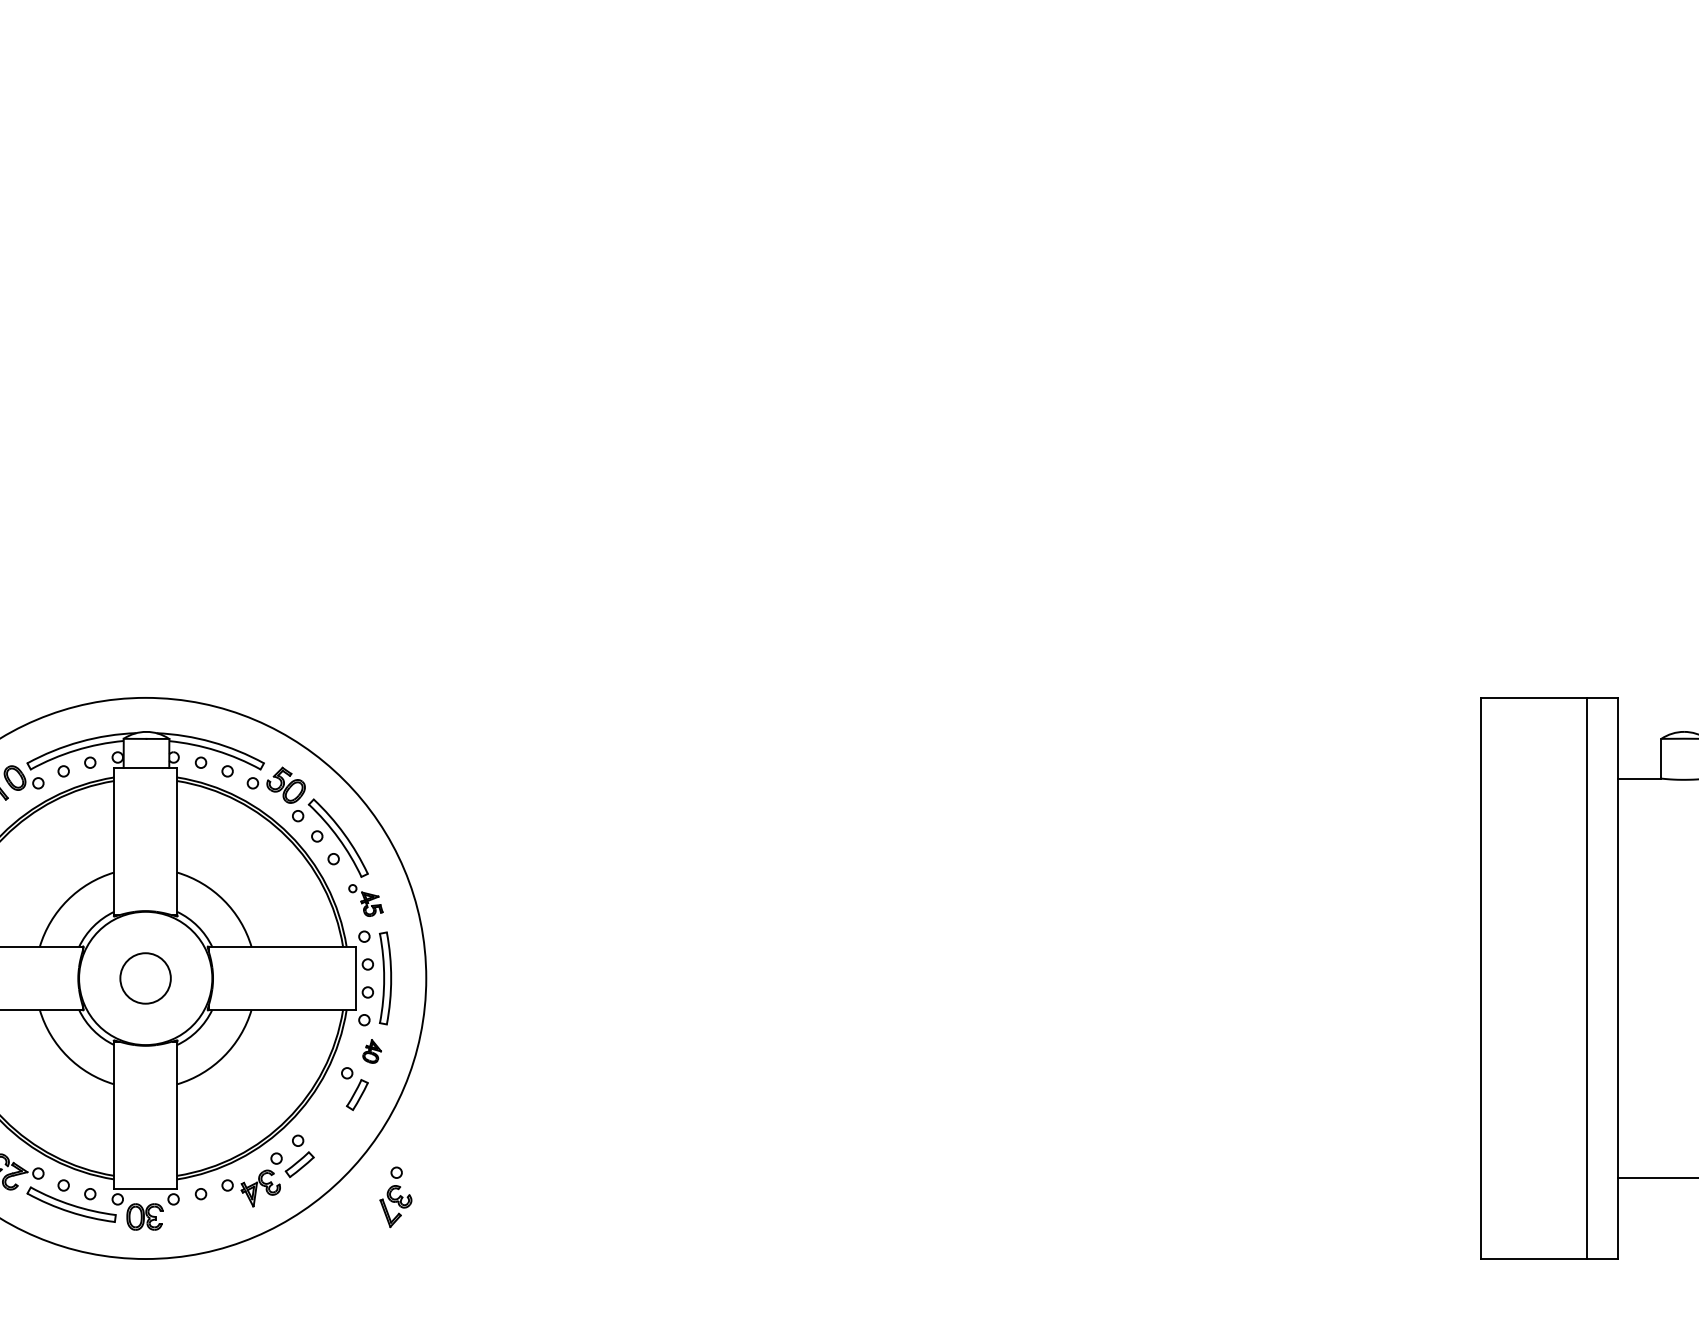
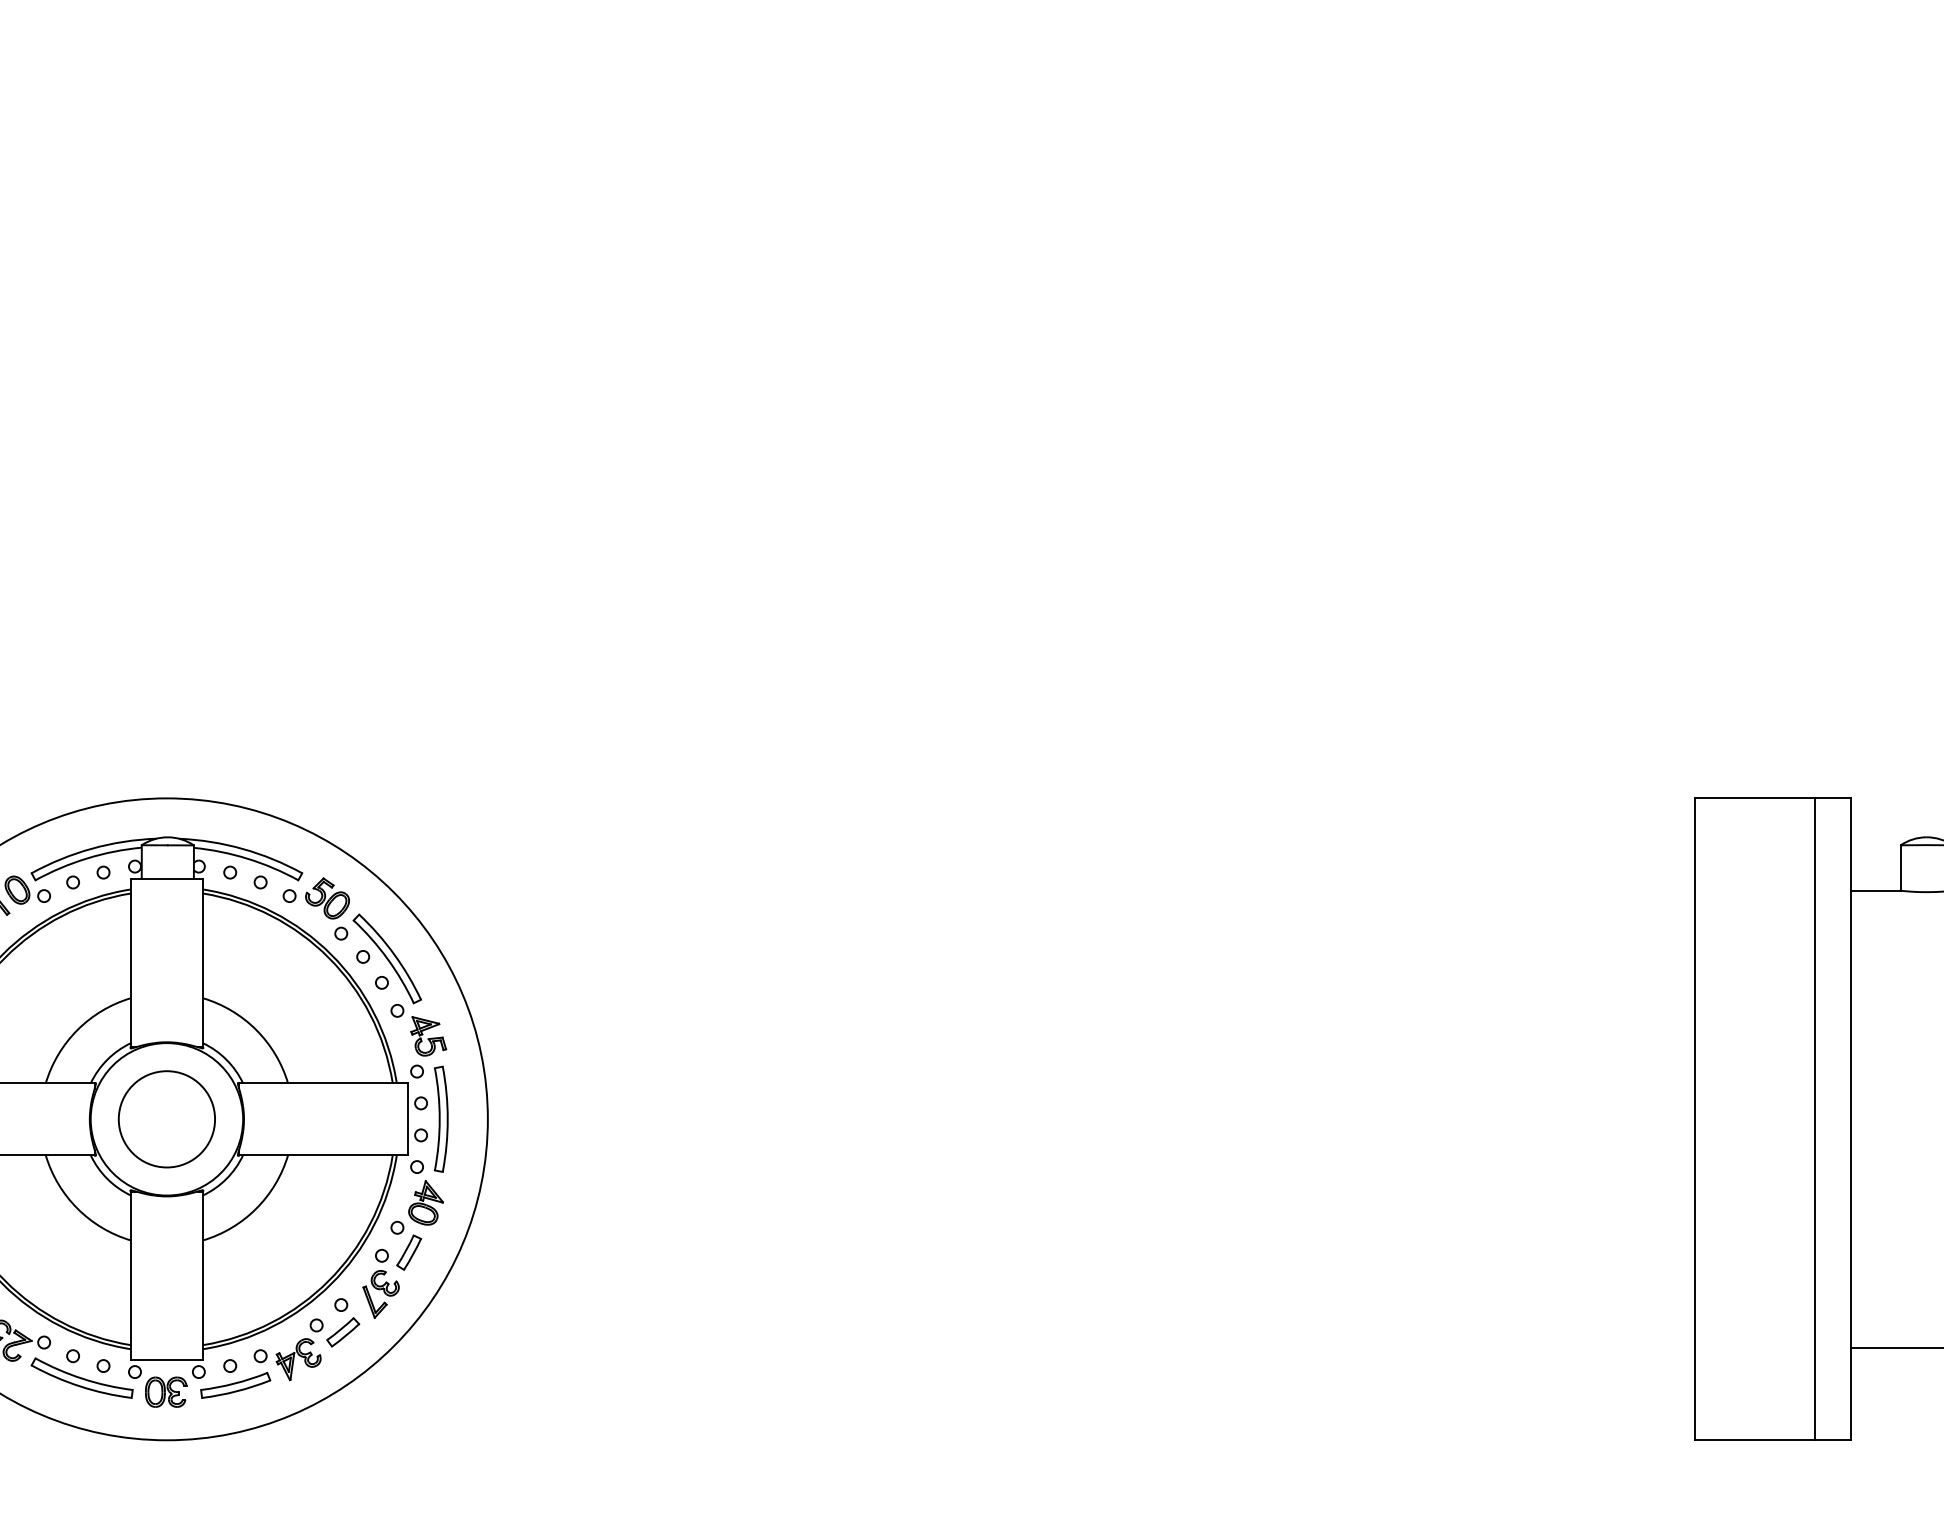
part: (365, 900) -> (418, 1030), size x1.43
circle: (145, 978) -> (166, 1119), size x1.67
part: (371, 1051) -> (425, 1202), size x1.67
part: (395, 1197) -> (380, 1284), moved
part: (205, 1210) -> (235, 1384), added

